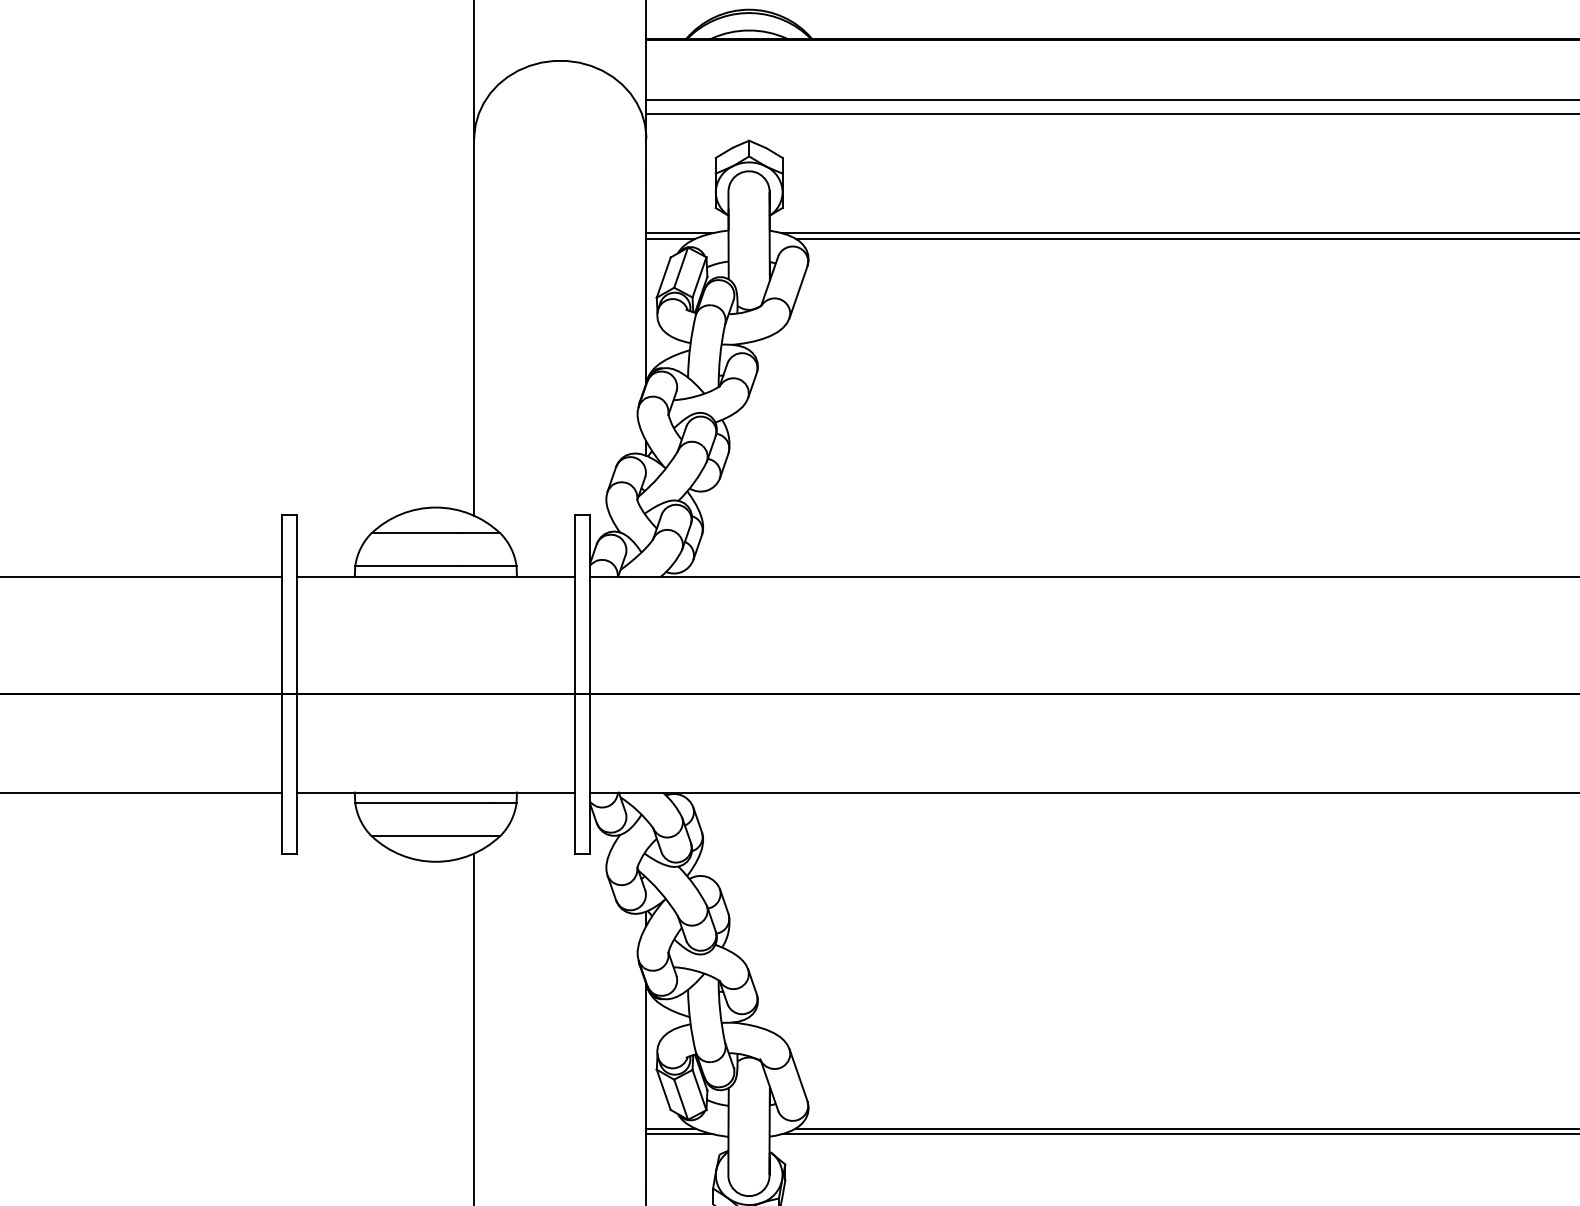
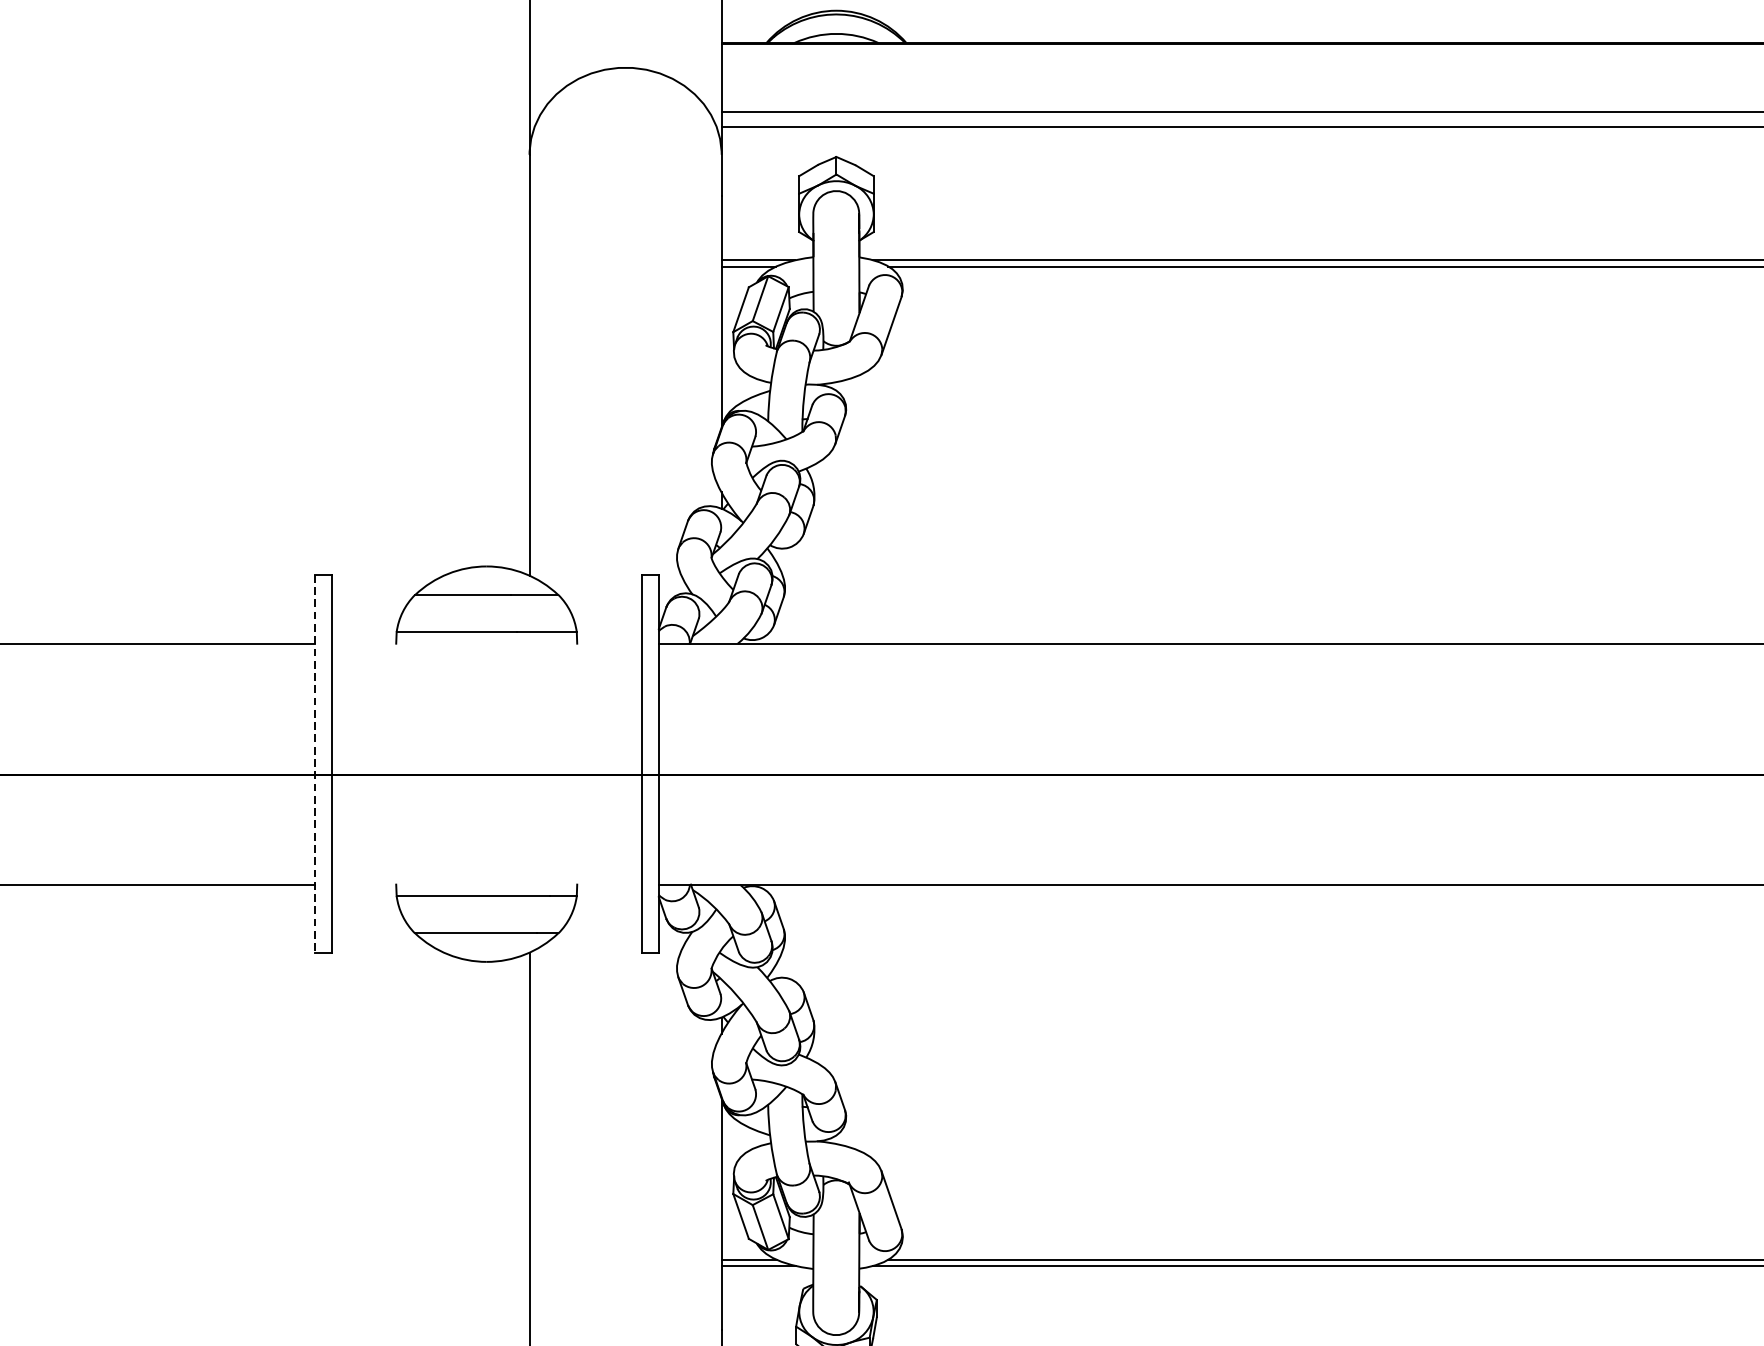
line: (435, 576) -> (486, 643), removed
line: (281, 684) -> (314, 763), solid -> dashed
line: (435, 792) -> (486, 884), removed

